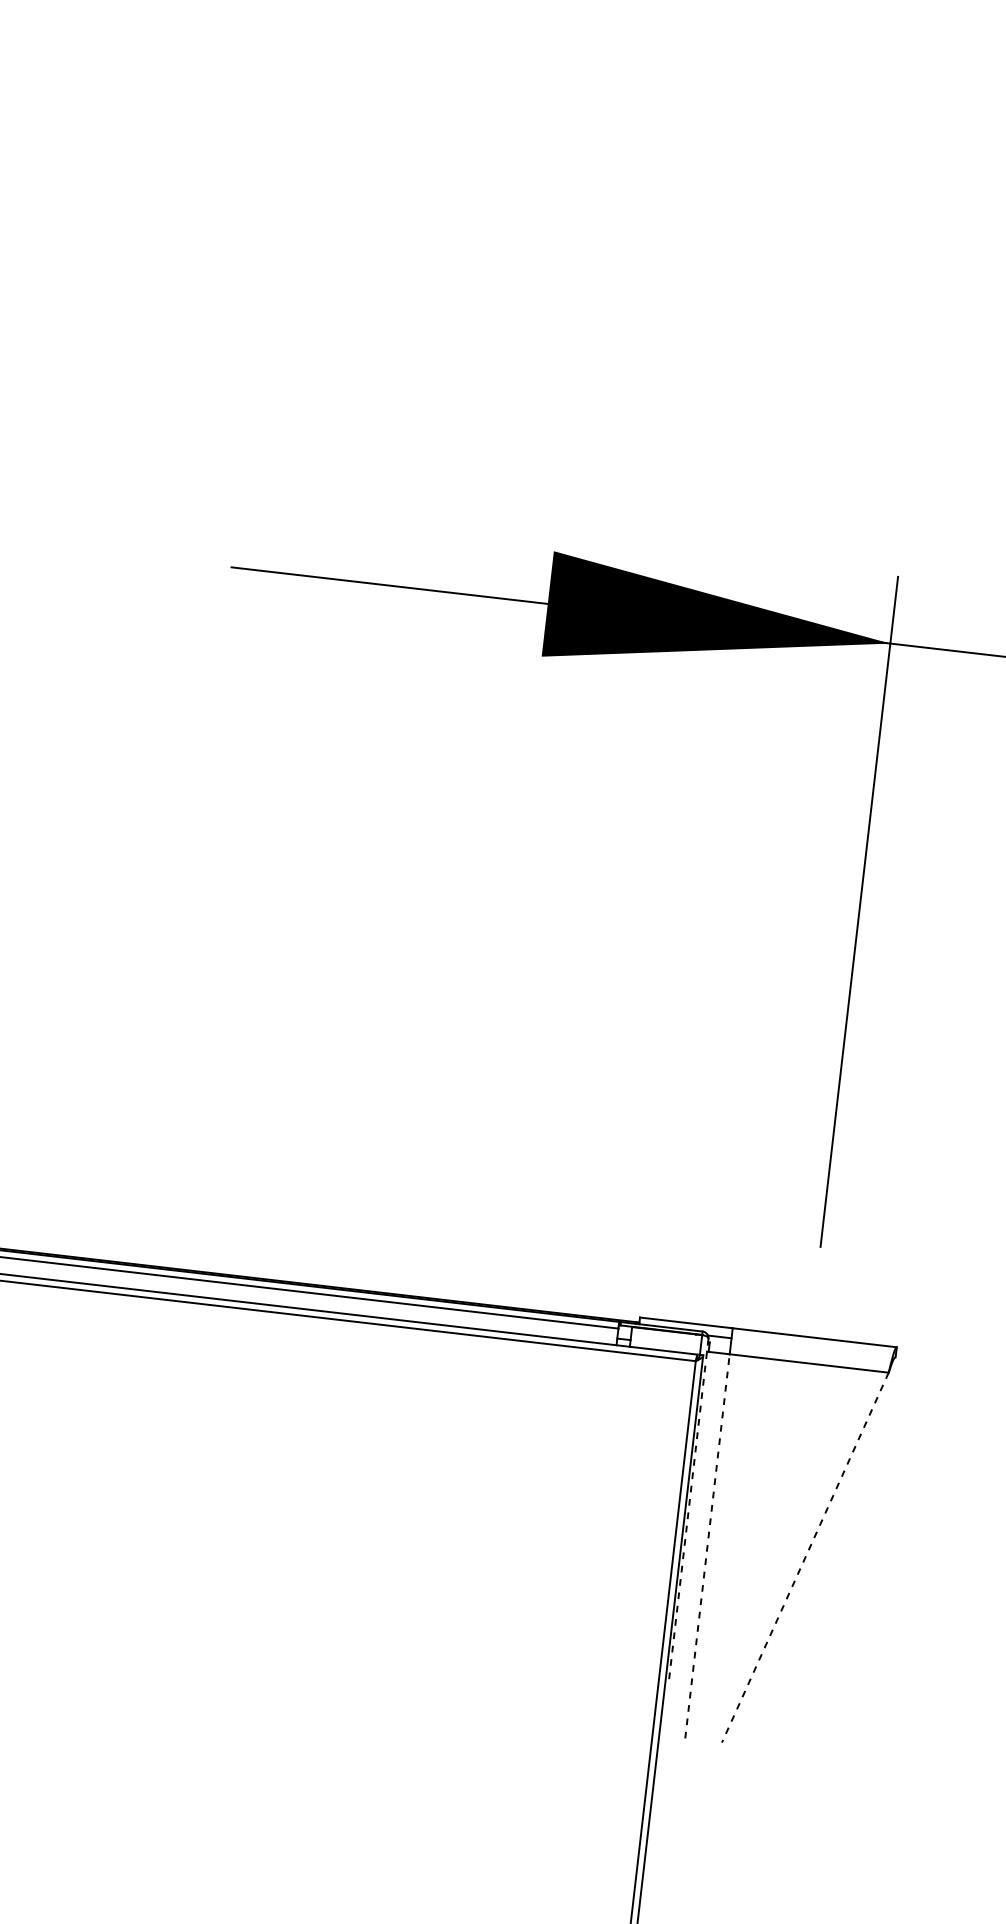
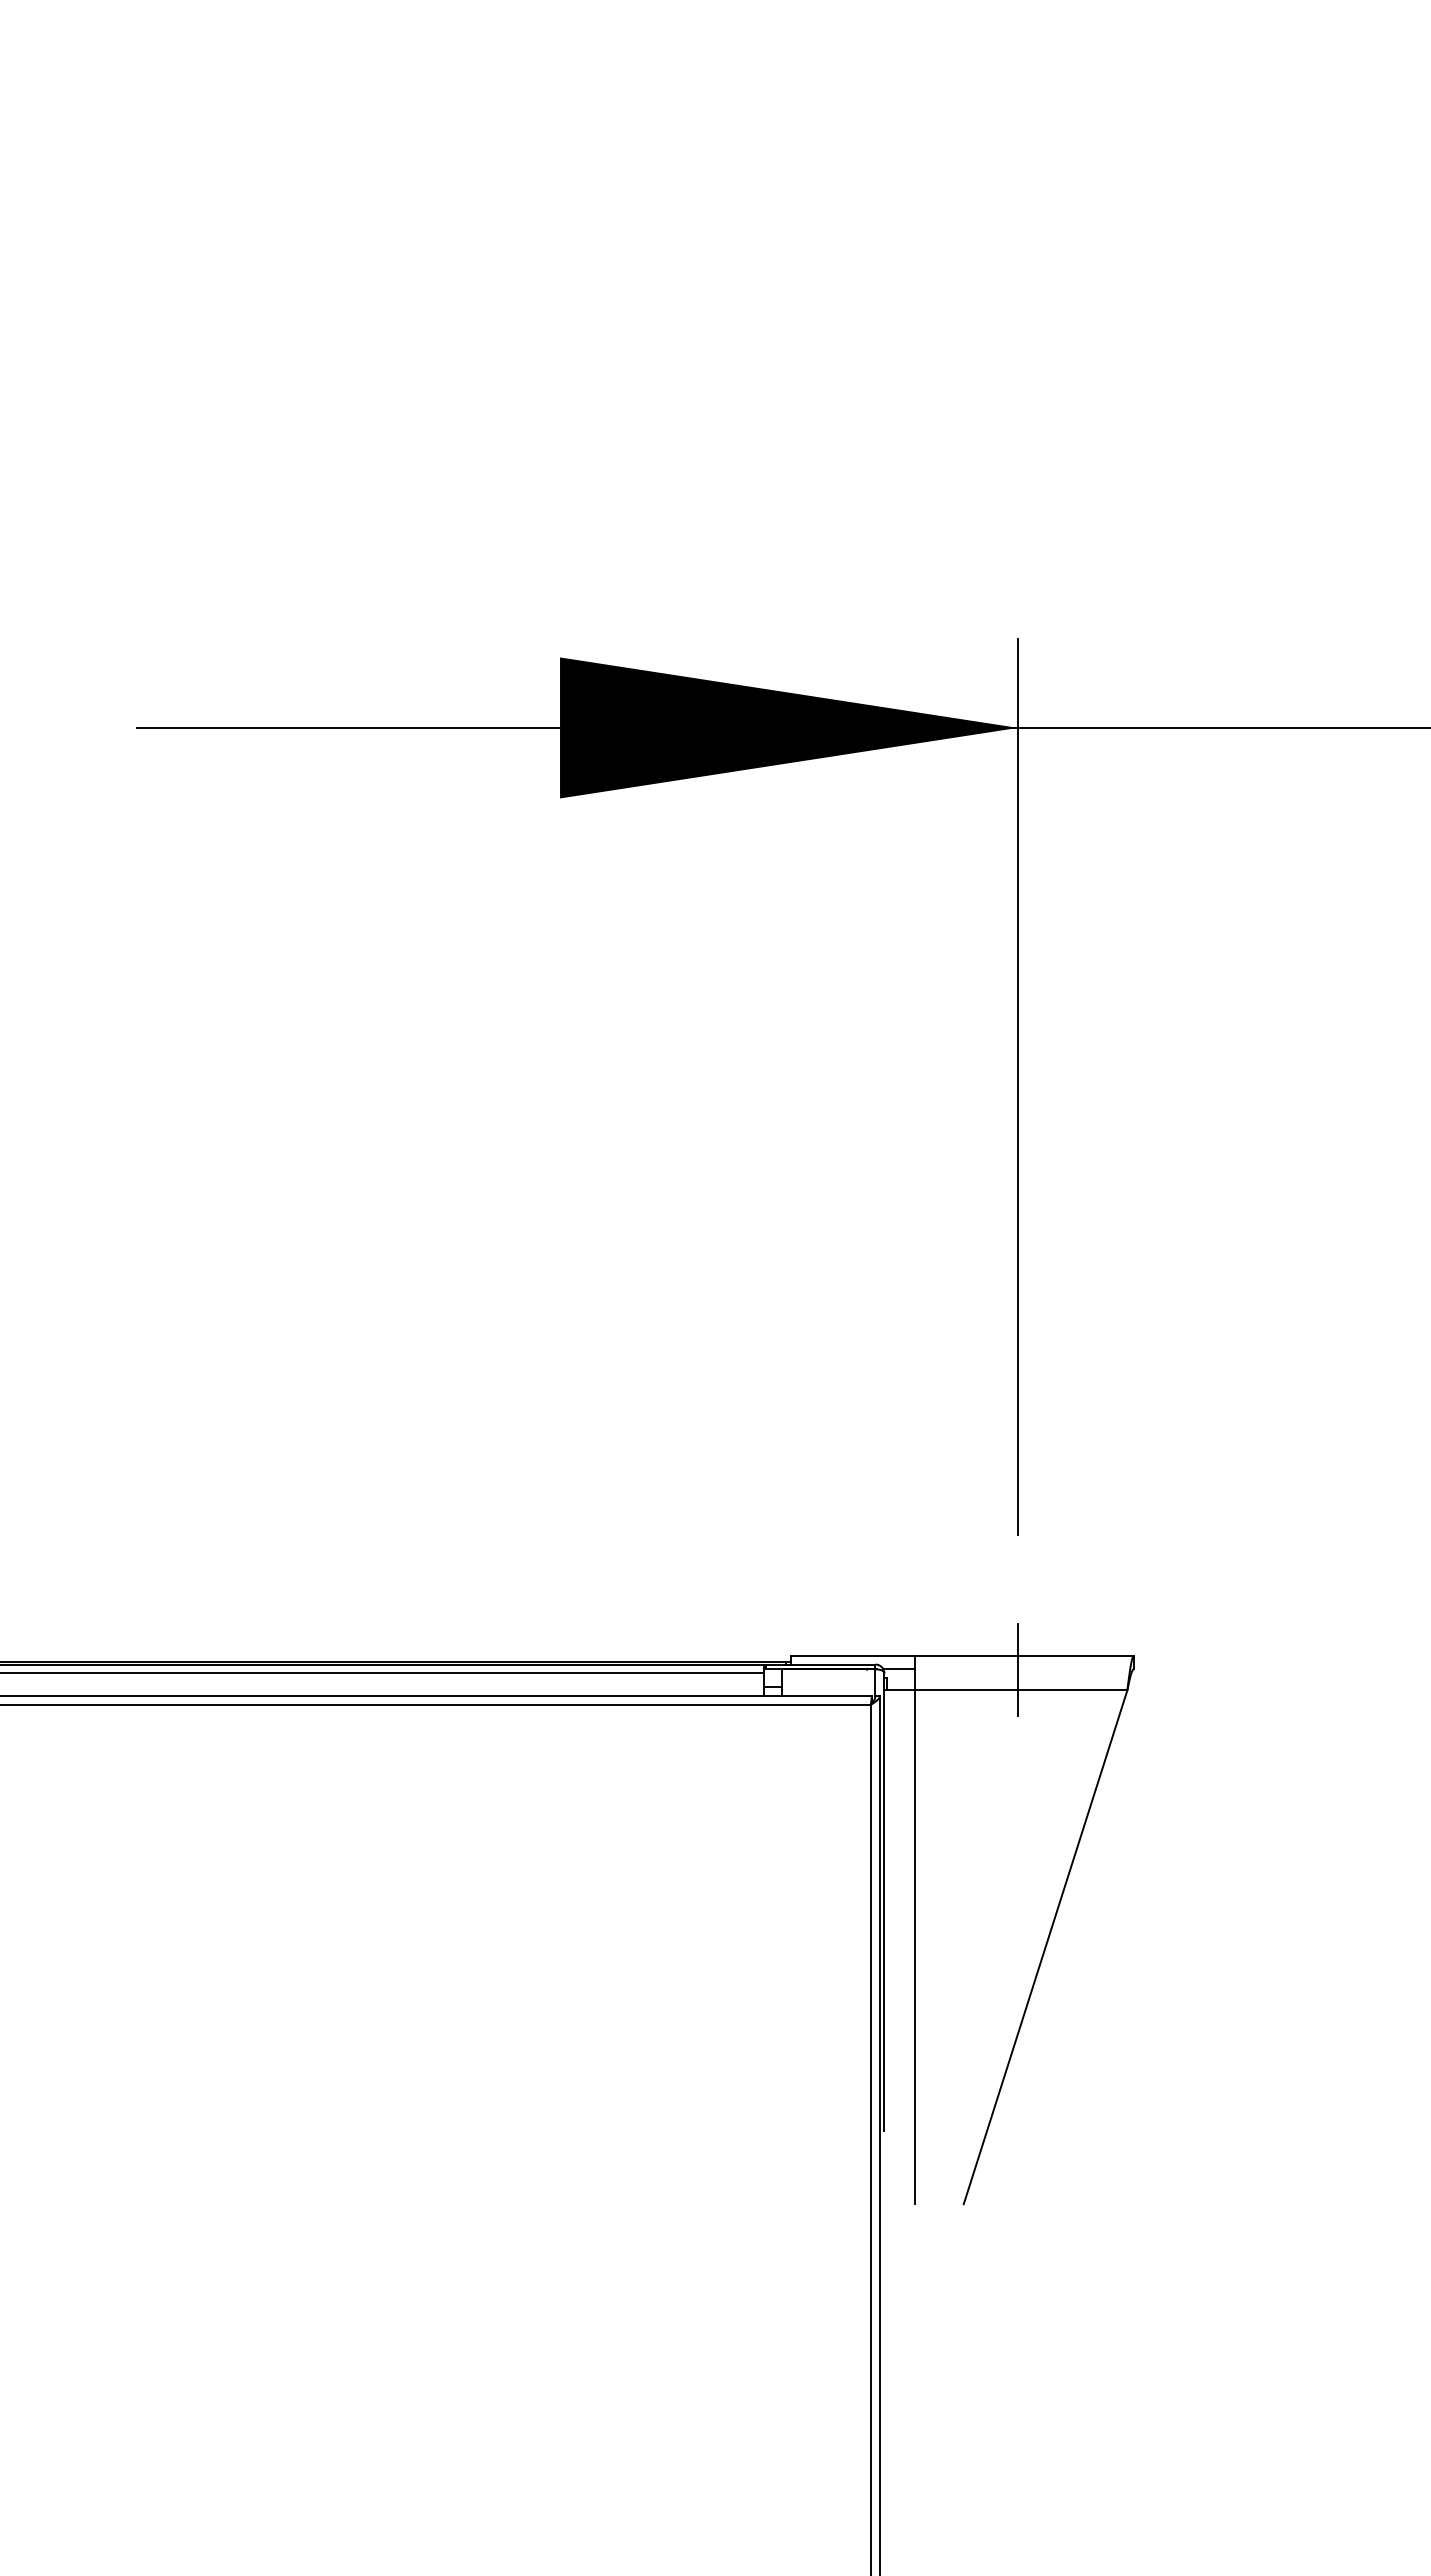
line: (809, 1347) -> (1018, 1669), added
line: (688, 1510) -> (884, 1902), dashed -> solid
line: (707, 1546) -> (914, 1947), dashed -> solid
line: (805, 1557) -> (1045, 1947), dashed -> solid

